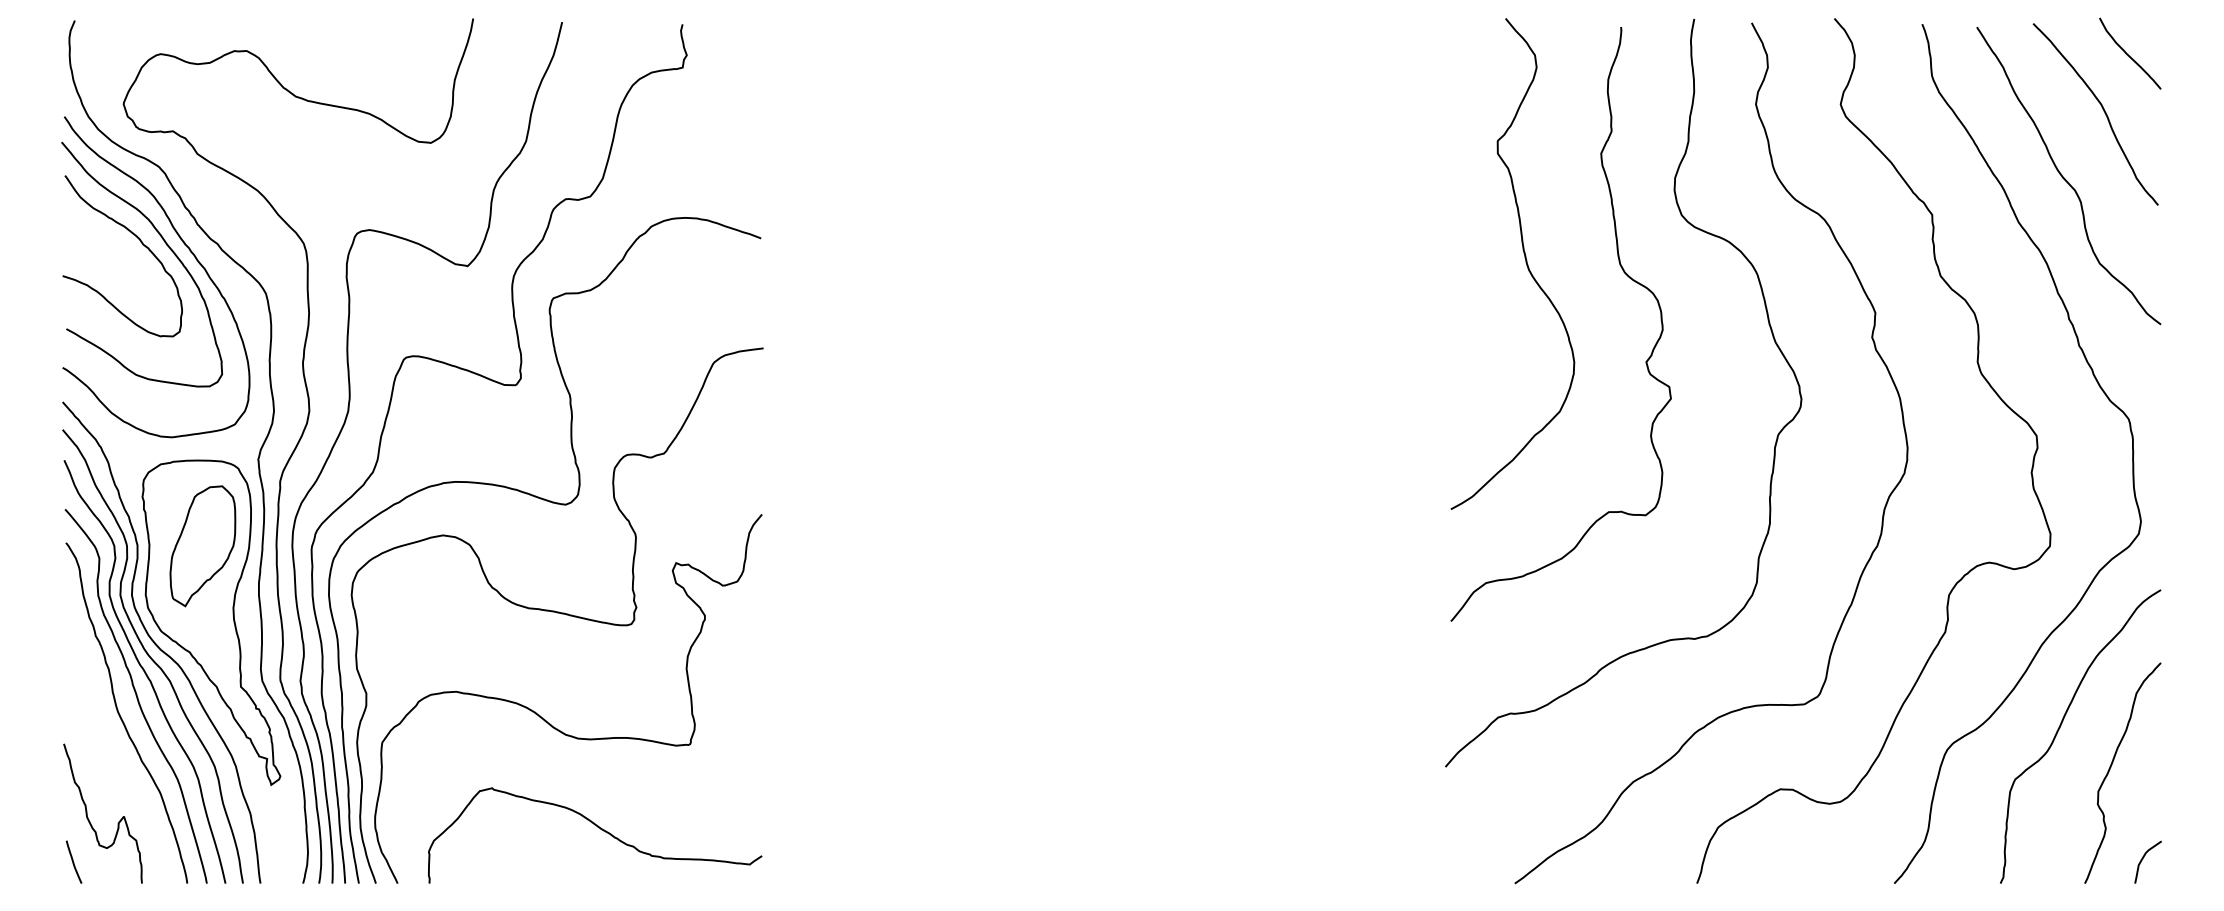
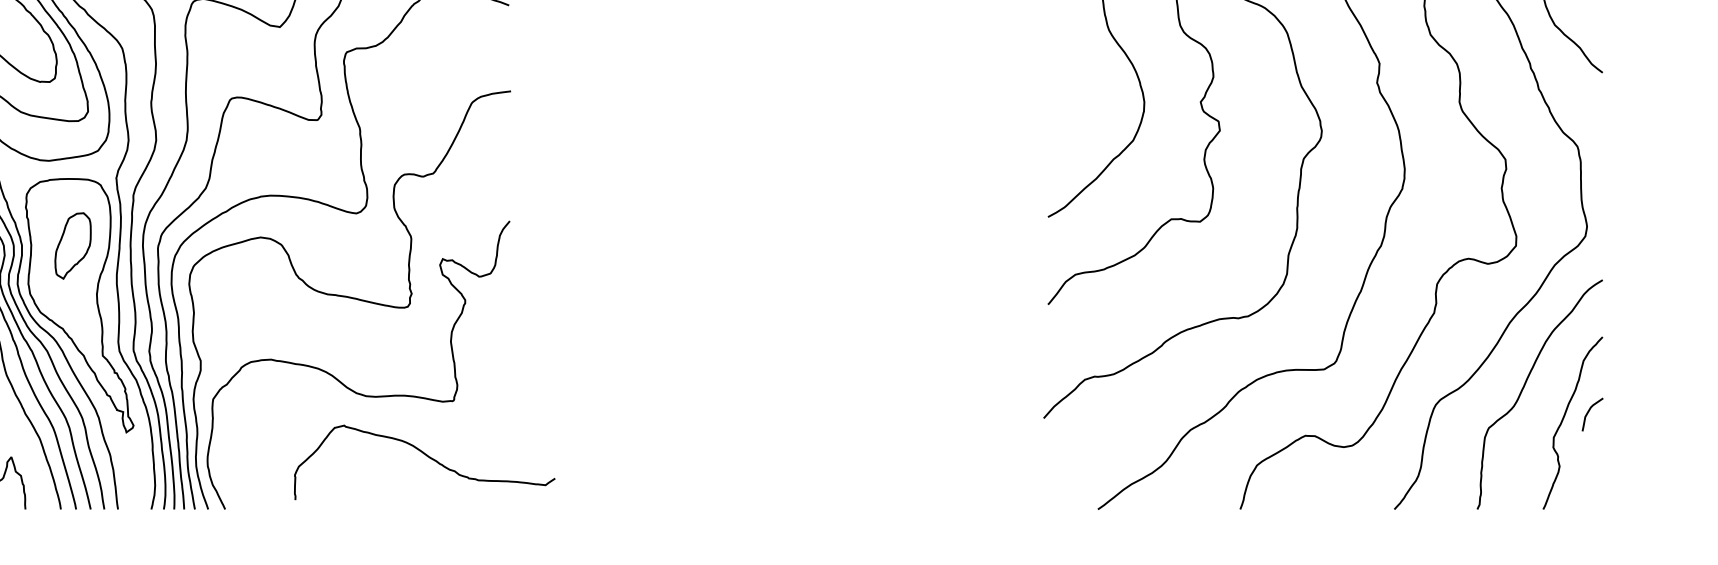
part: (202, 546) -> (72, 246), size x0.7
curve: (598, 828) -> (427, 457), moved
curve: (2143, 859) -> (1589, 412), moved

